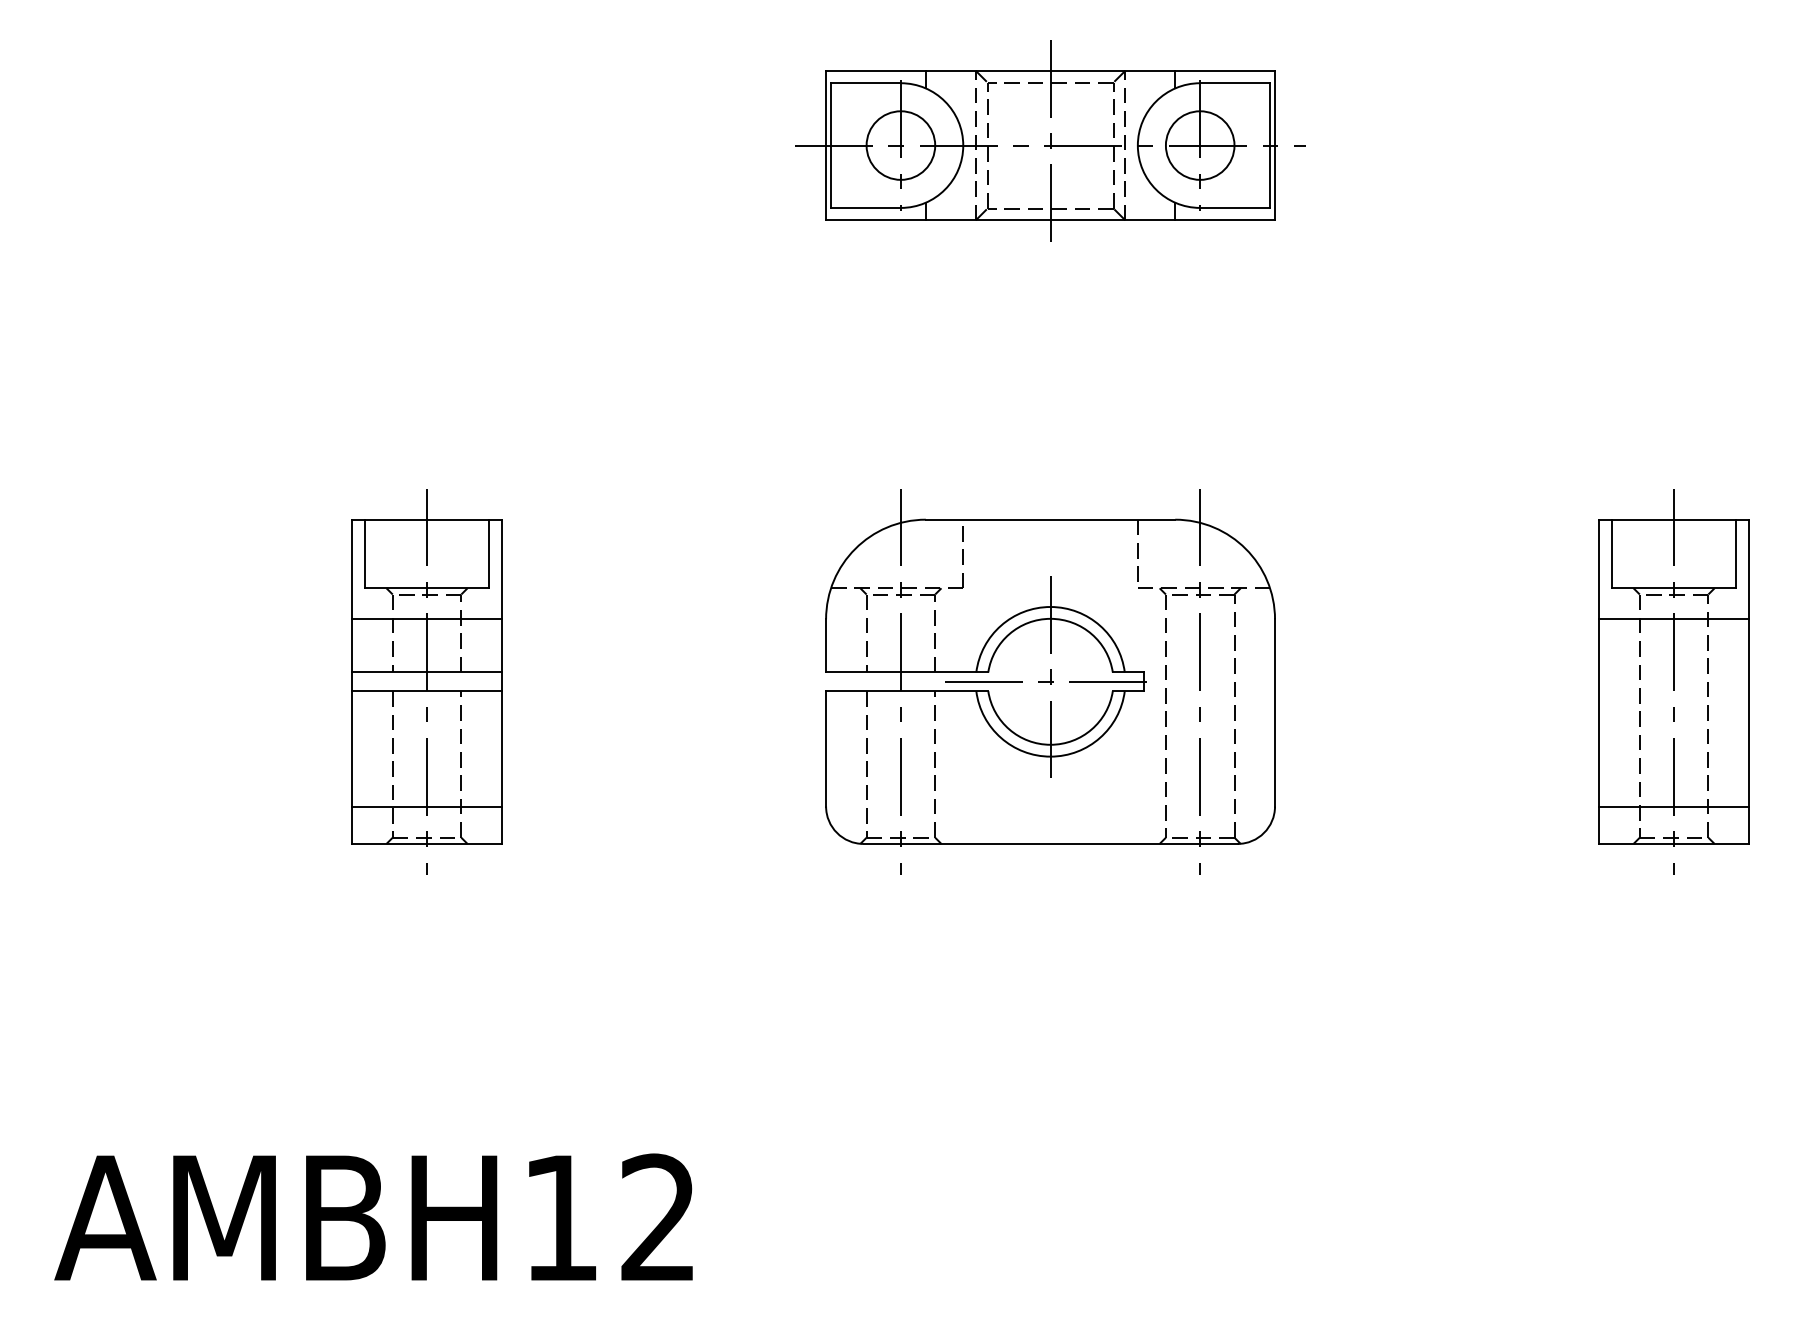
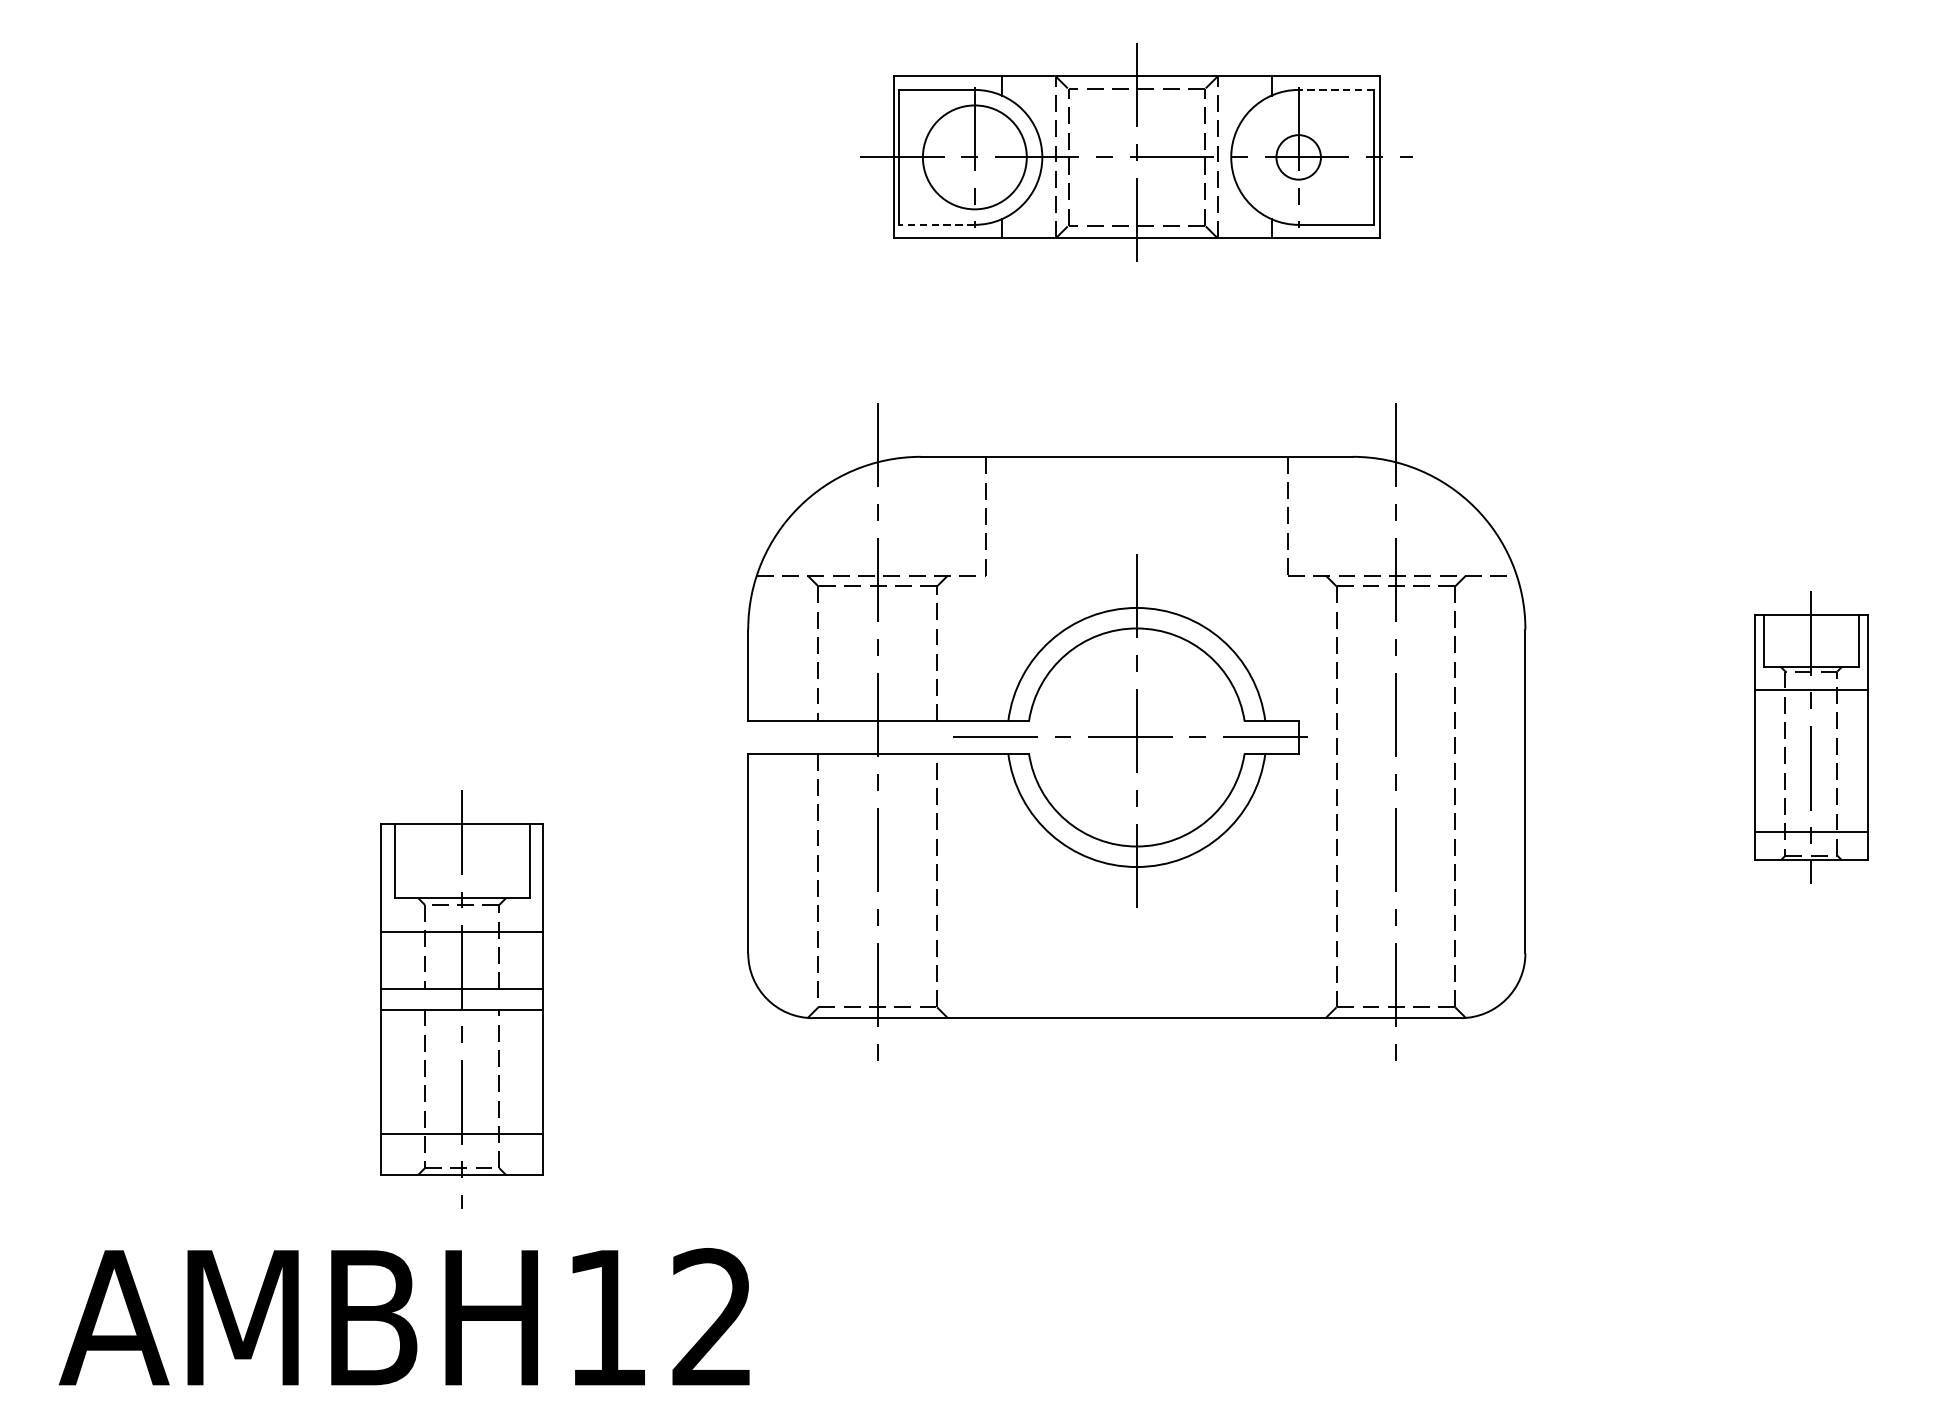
line: (1235, 83) -> (1336, 90), solid -> dashed
circle: (900, 145) -> (974, 157), size x1.4
circle: (1199, 145) -> (1297, 157), size x0.6
line: (865, 207) -> (936, 224), solid -> dashed
part: (426, 681) -> (461, 999), moved
part: (1050, 681) -> (1136, 737), size x1.6
part: (1673, 681) -> (1810, 737), size x0.7

